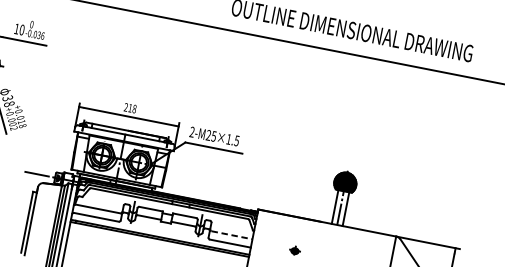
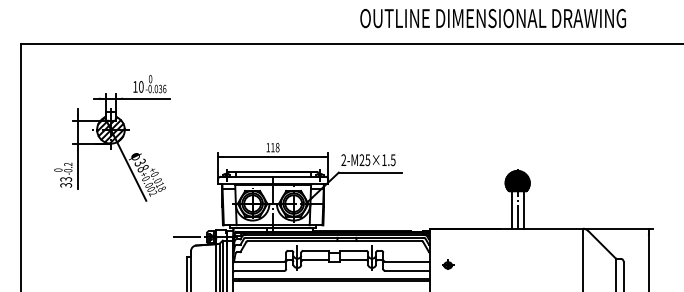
text: (125, 107) -> (267, 147), 218 -> 118
line: (231, 235) -> (407, 261), dashed -> solid
part: (295, 250) -> (448, 264), moved

